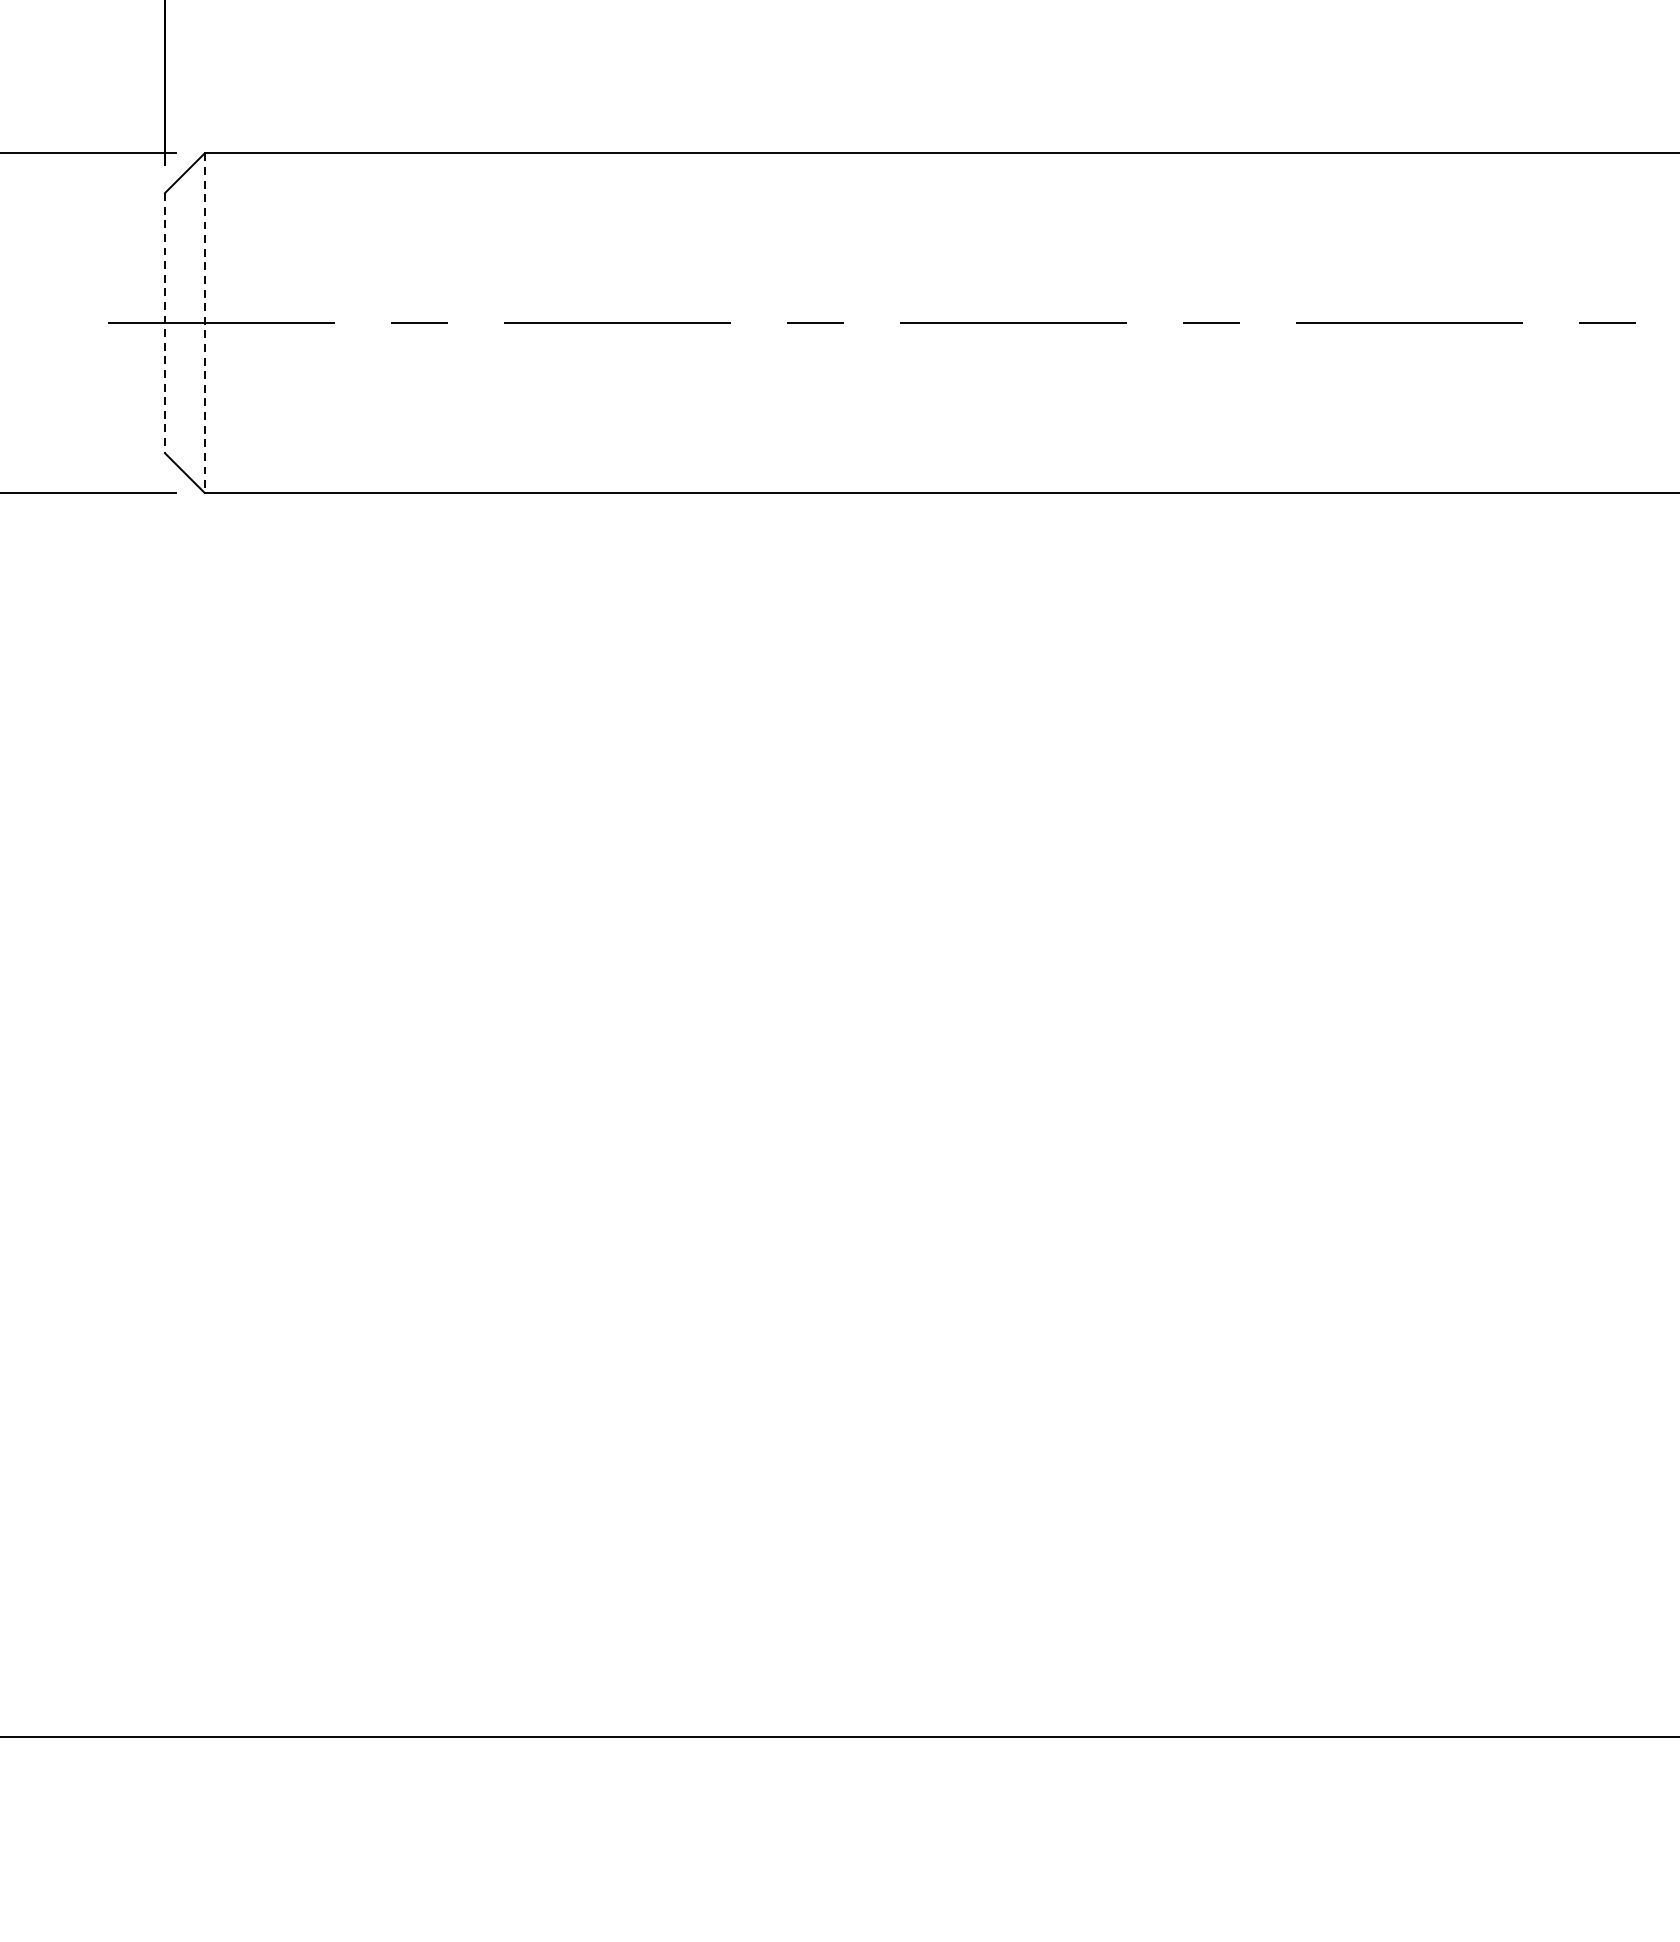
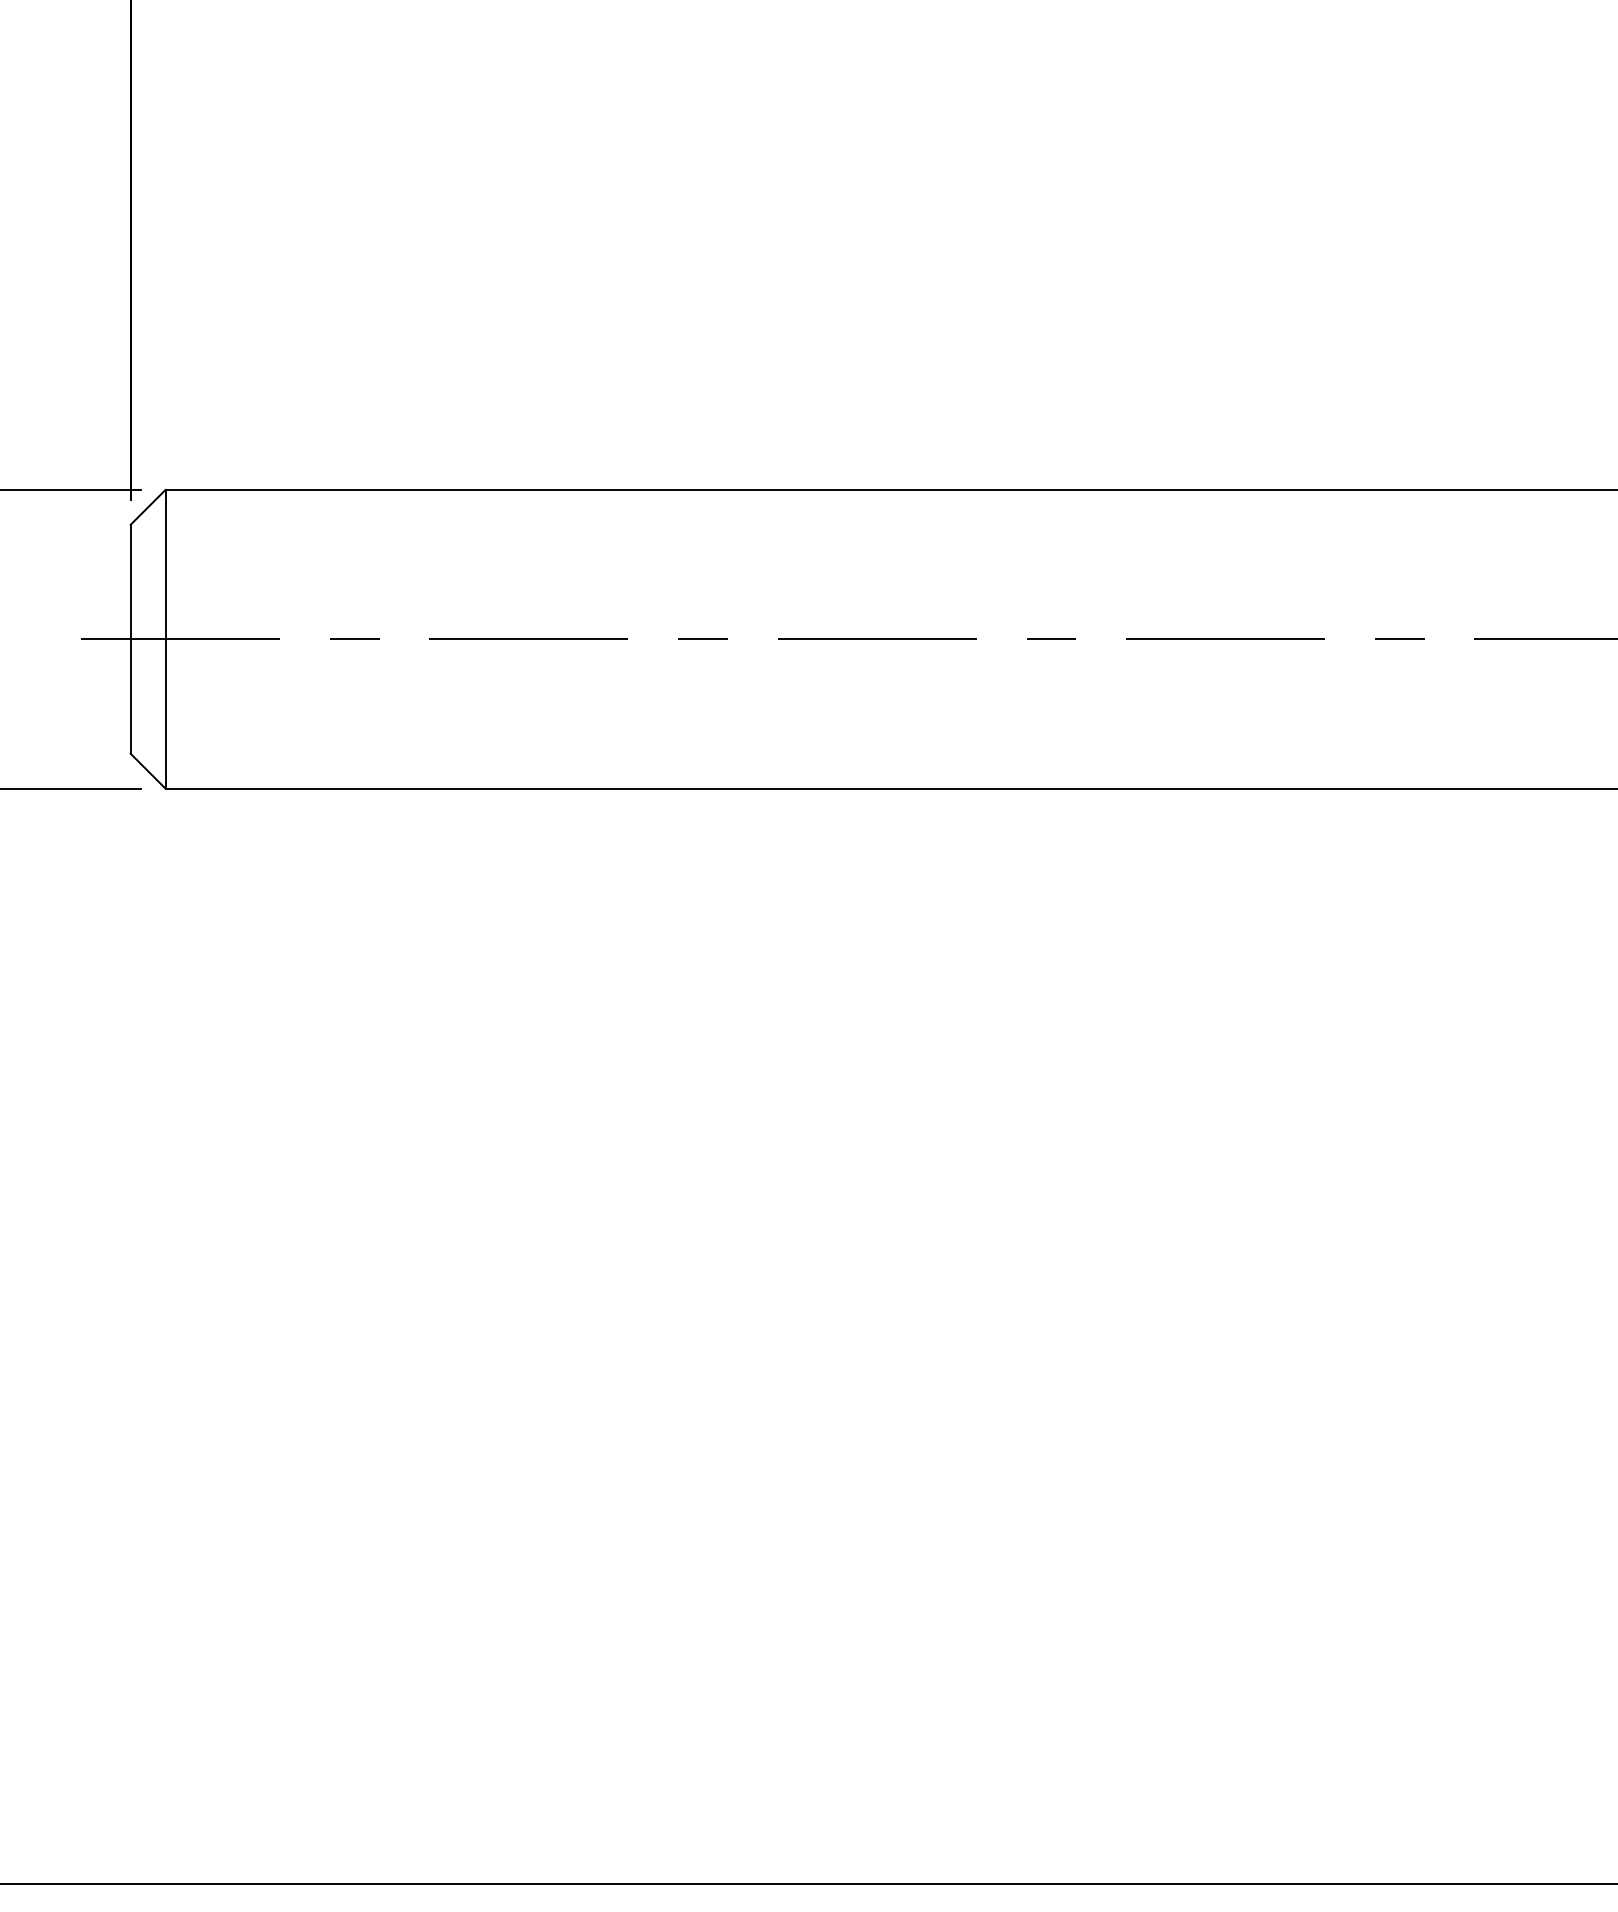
line: (164, 323) -> (130, 639), dashed -> solid
line: (204, 323) -> (165, 639), dashed -> solid

